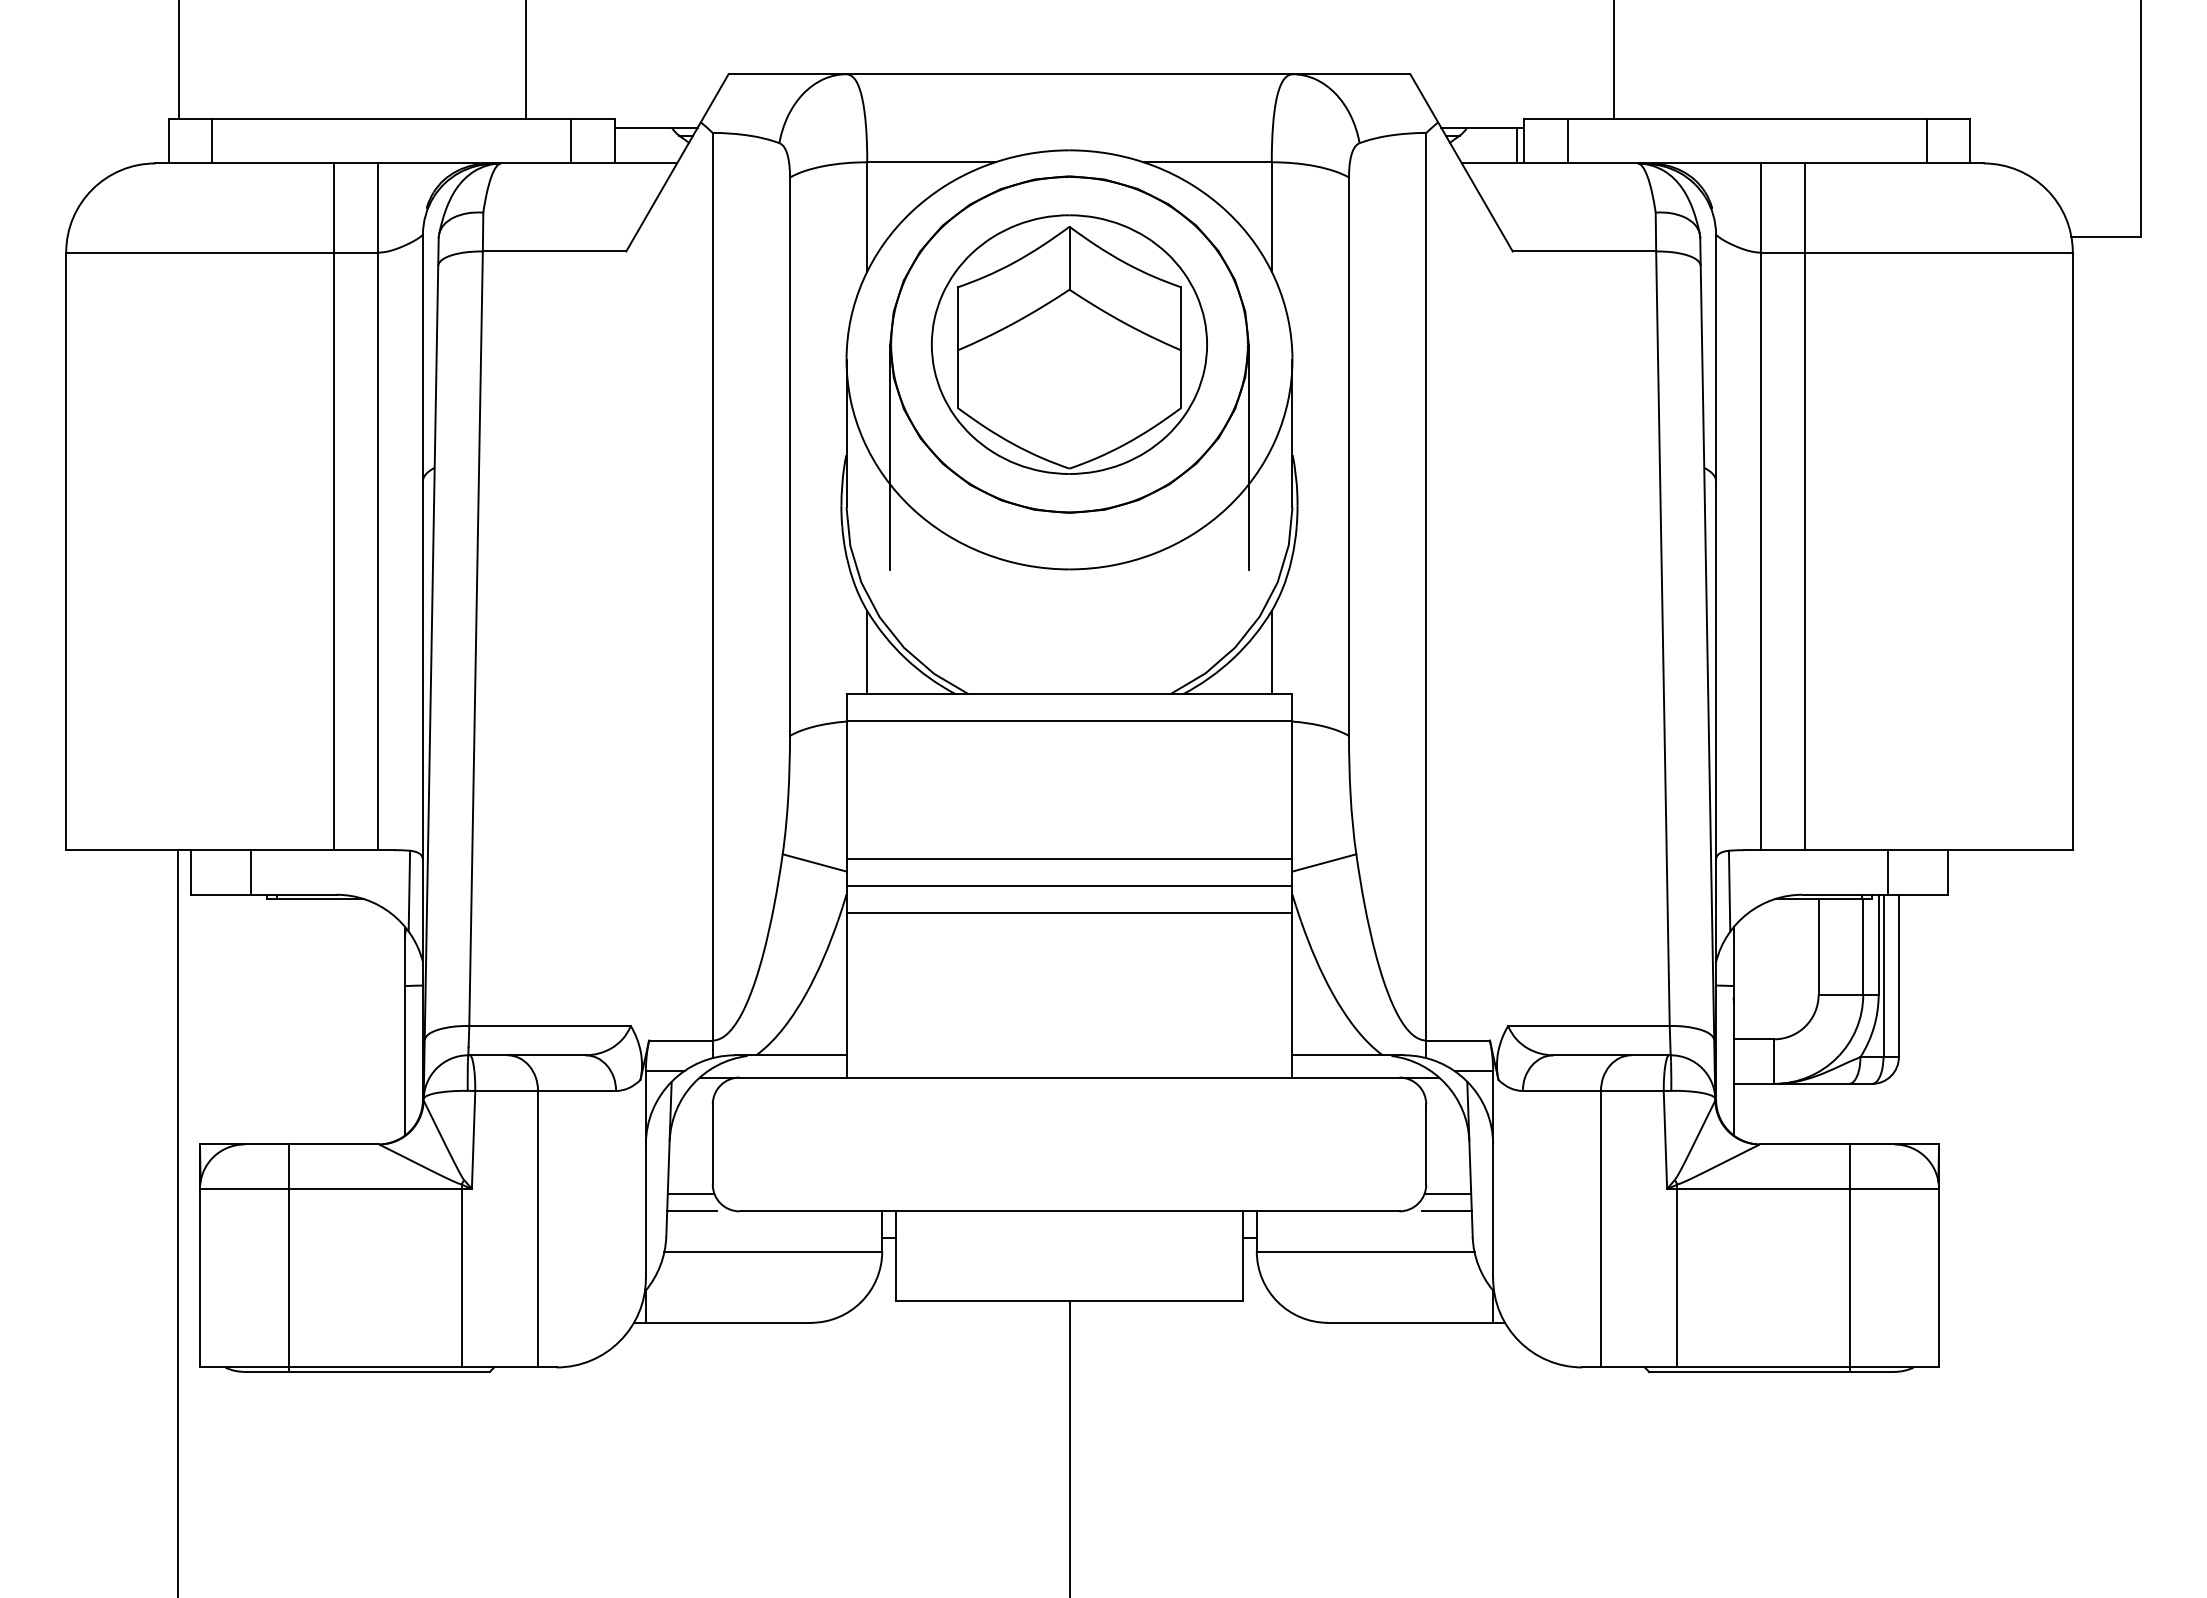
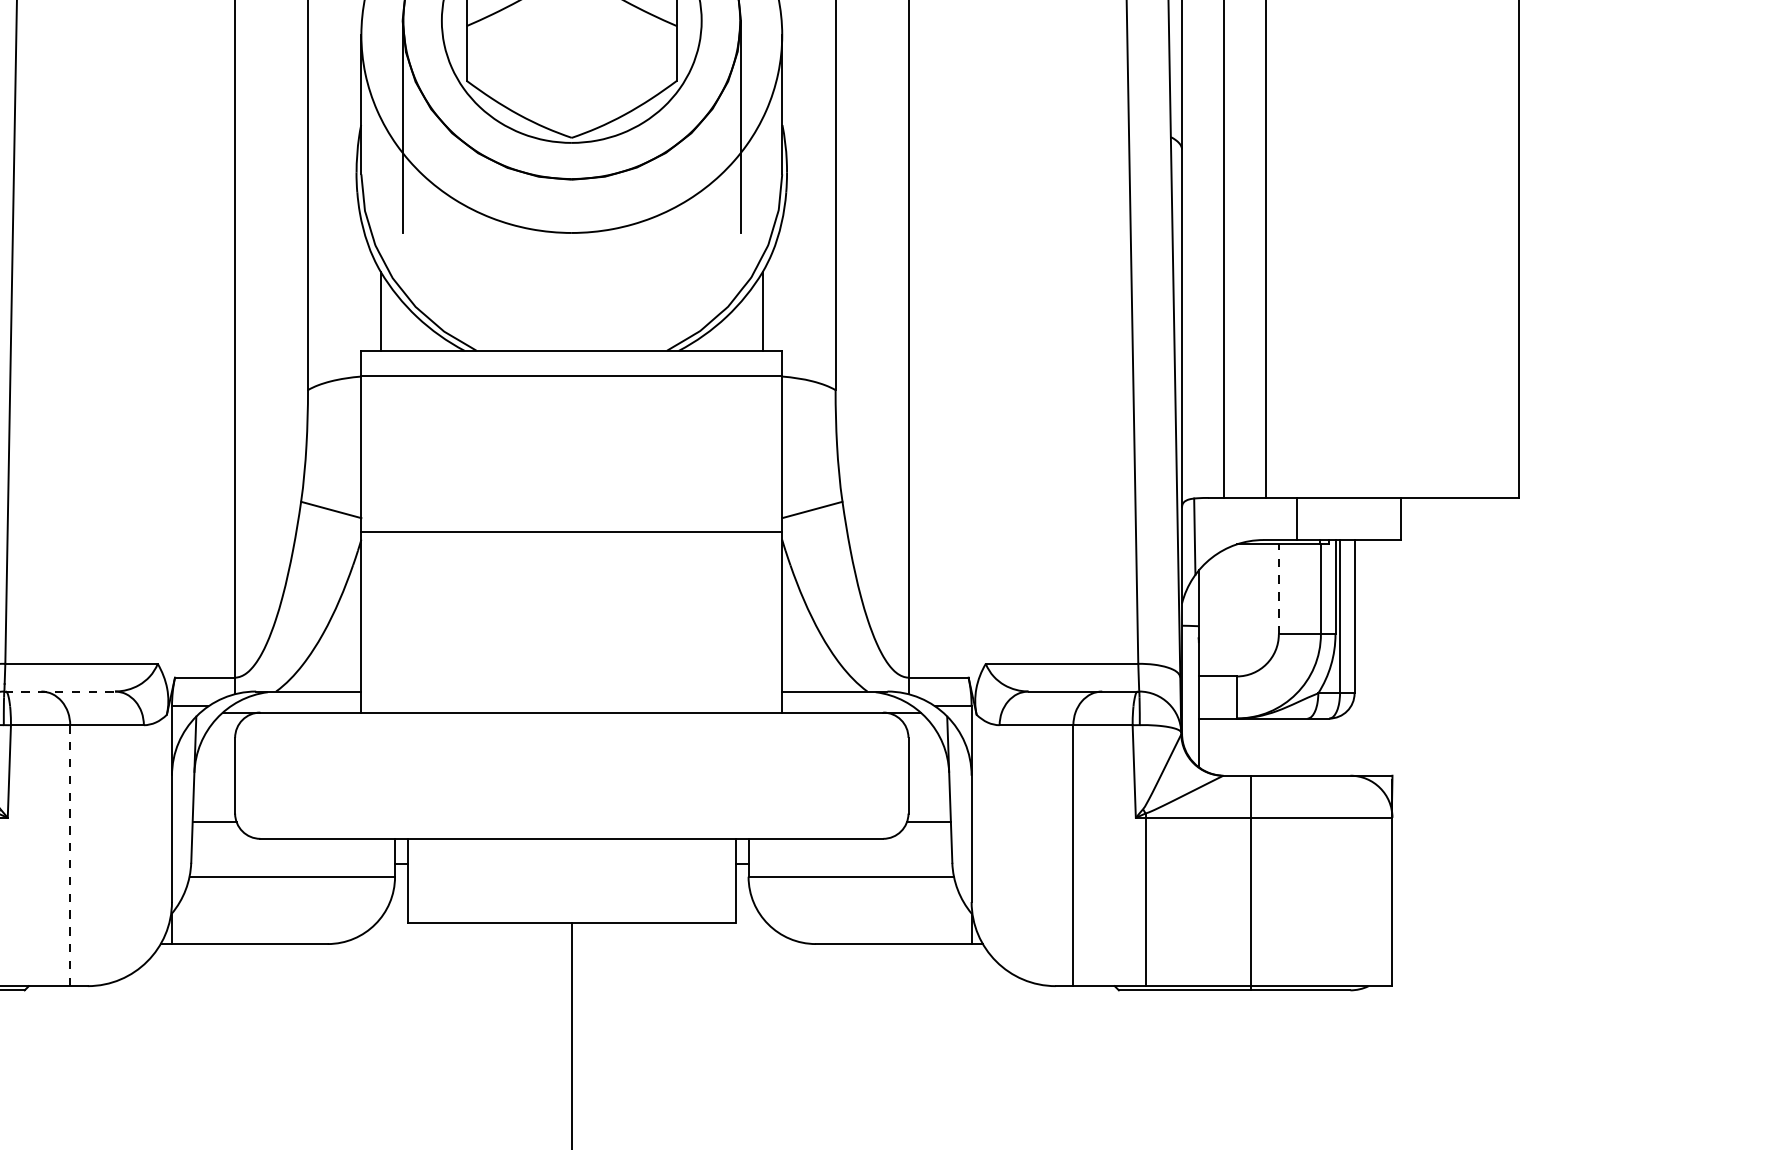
line: (1069, 859) -> (571, 506), removed
line: (1888, 872) -> (1297, 519), moved
line: (1069, 912) -> (571, 556), removed
line: (1818, 946) -> (1278, 588), solid -> dashed
line: (526, 1055) -> (59, 691), solid -> dashed
line: (692, 1211) -> (215, 838), removed
line: (1446, 1211) -> (927, 838), removed
line: (538, 1228) -> (70, 855), solid -> dashed
line: (1849, 1257) -> (1250, 882), moved

